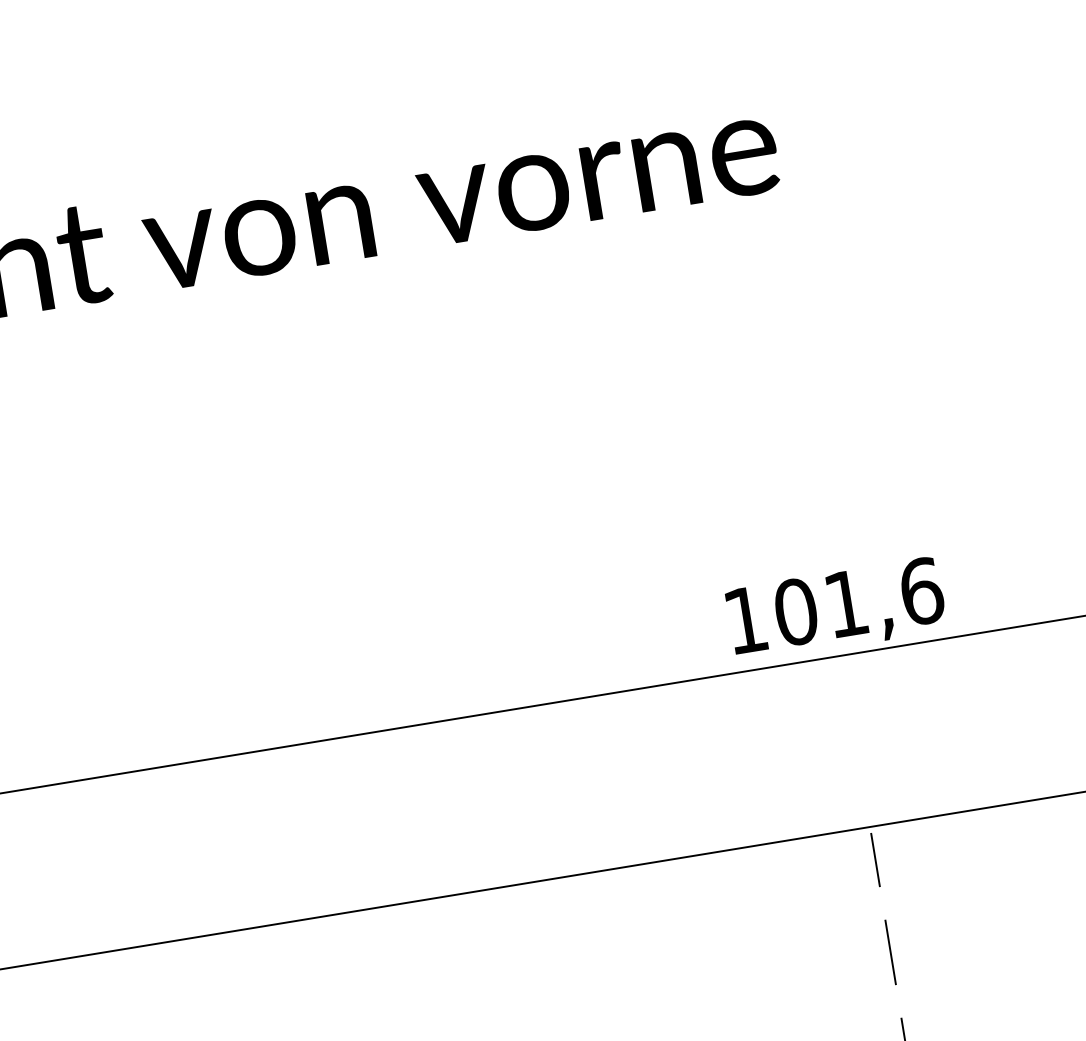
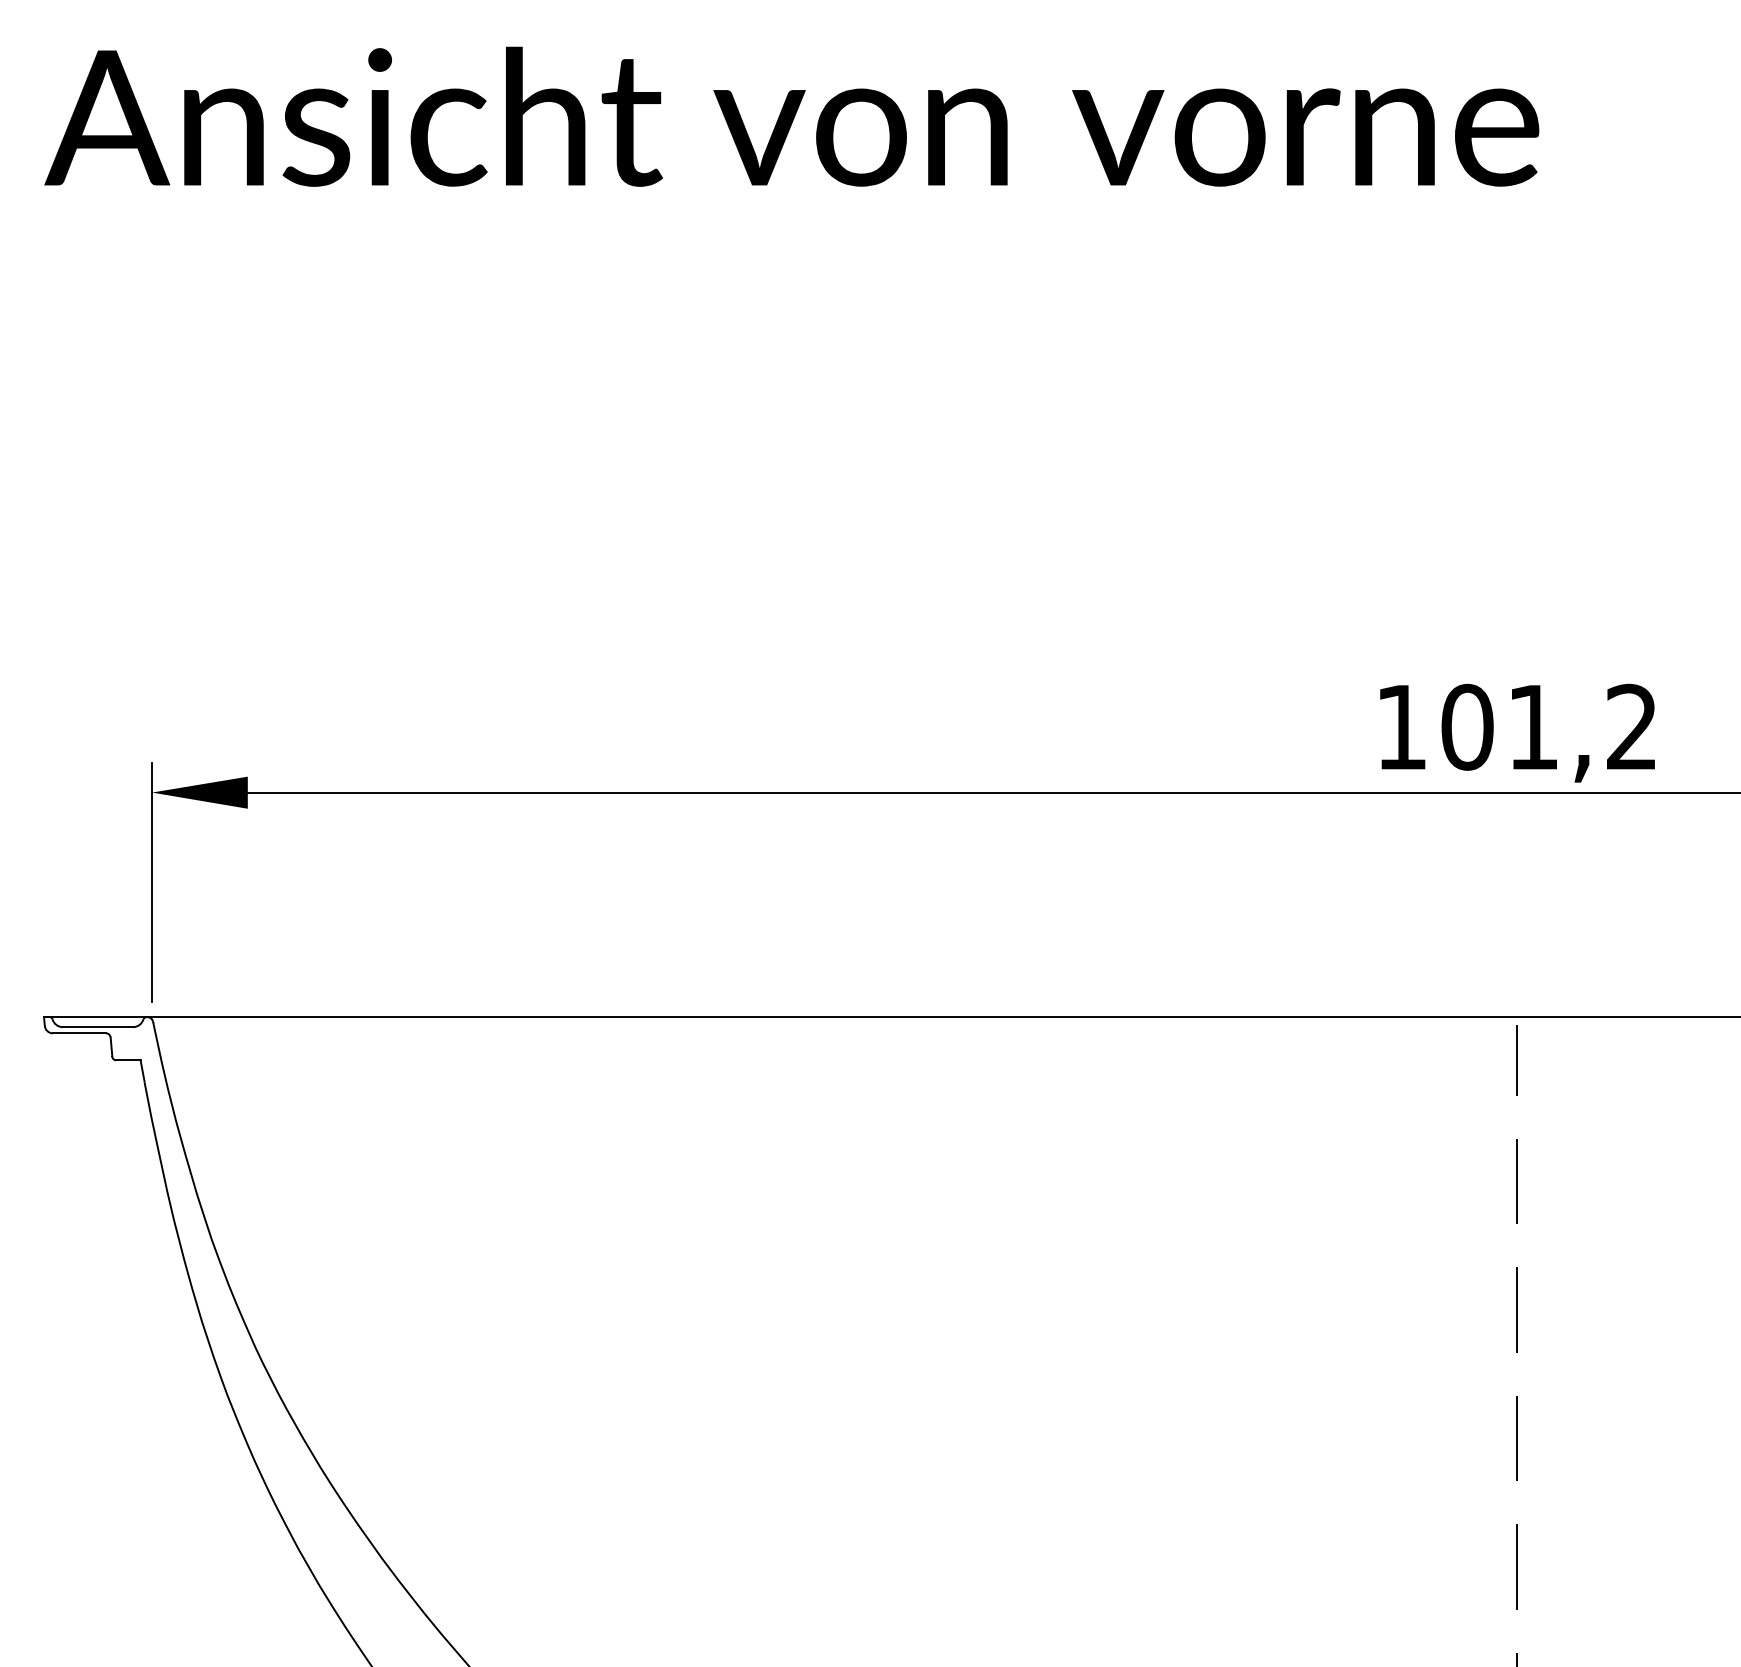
text: (921, 590) -> (1632, 726), 101,6 -> 101,2

